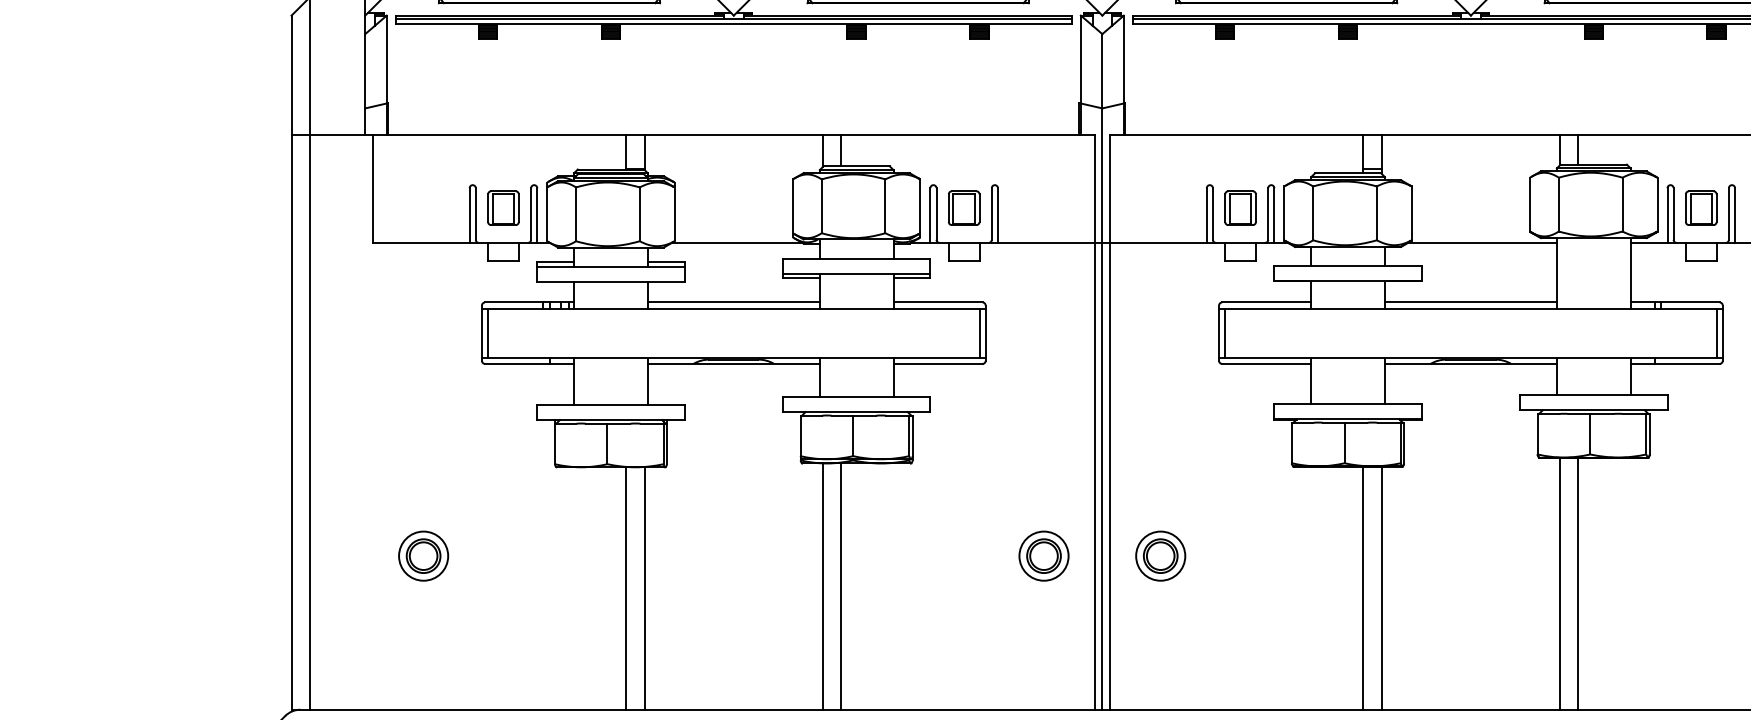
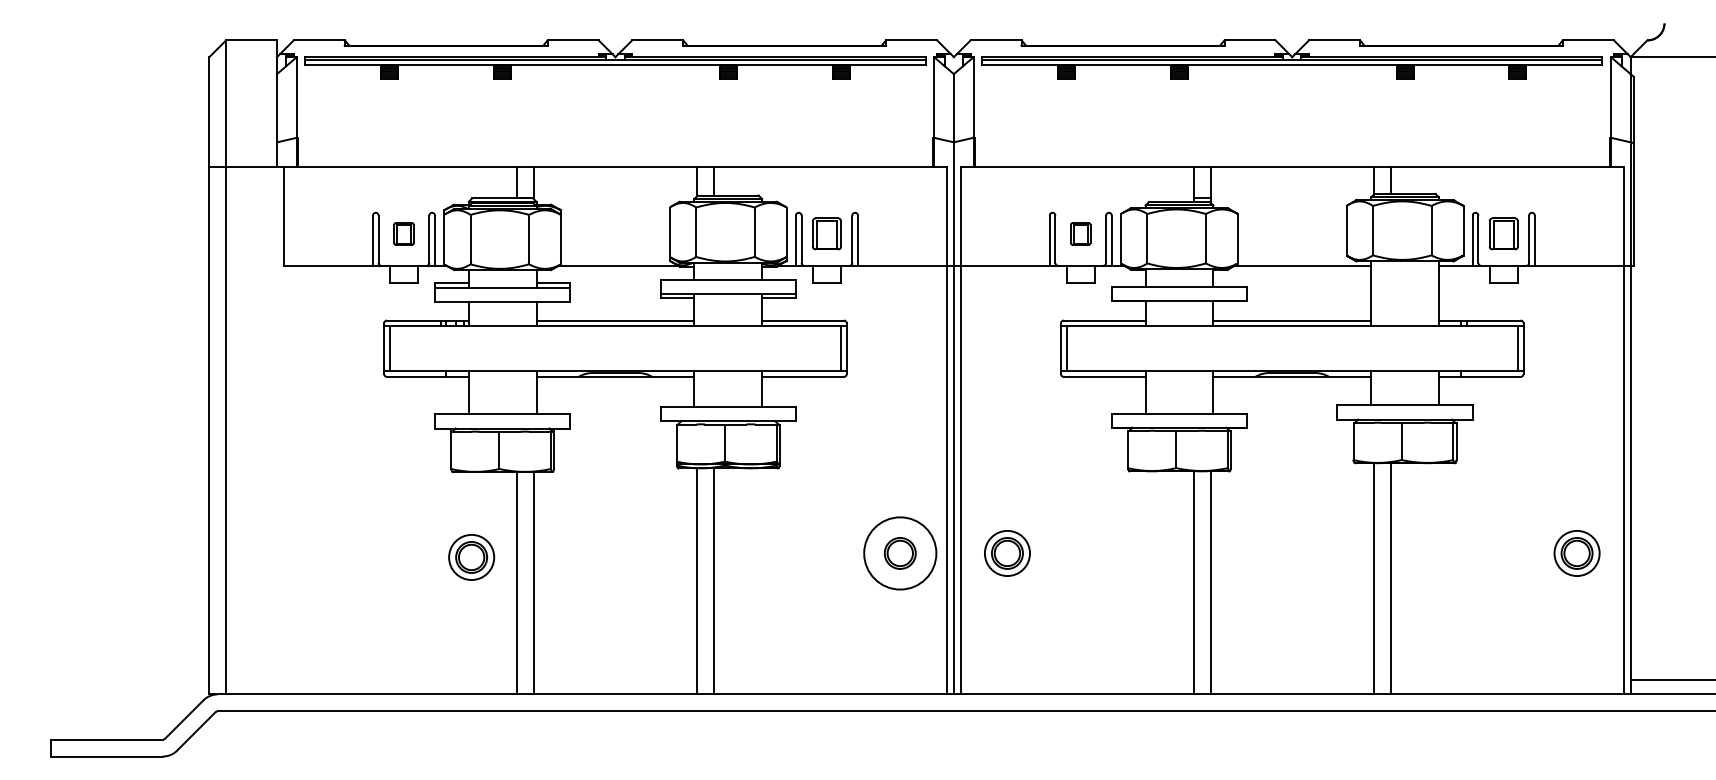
part: (502, 207) -> (403, 233), size x0.7
part: (1240, 207) -> (1080, 233), size x0.7
part: (423, 556) -> (471, 557), moved
circle: (1043, 556) -> (899, 553), size x1.6

